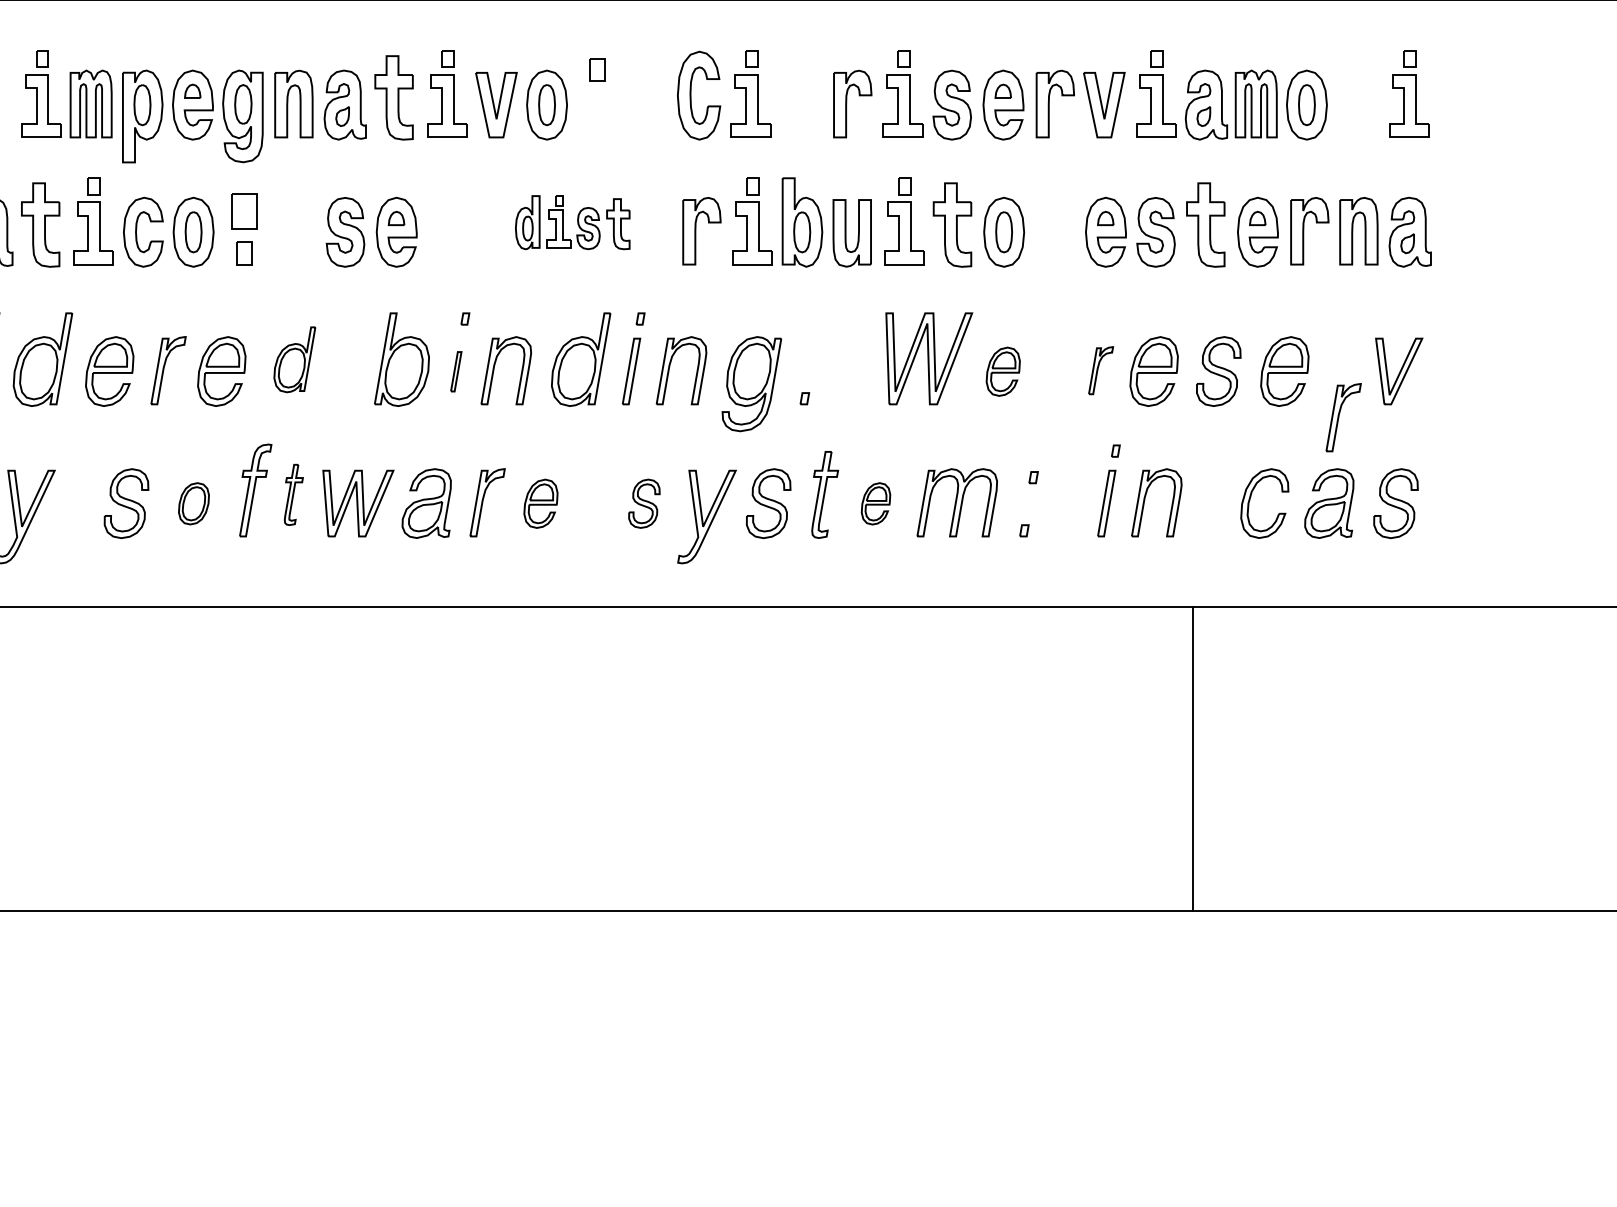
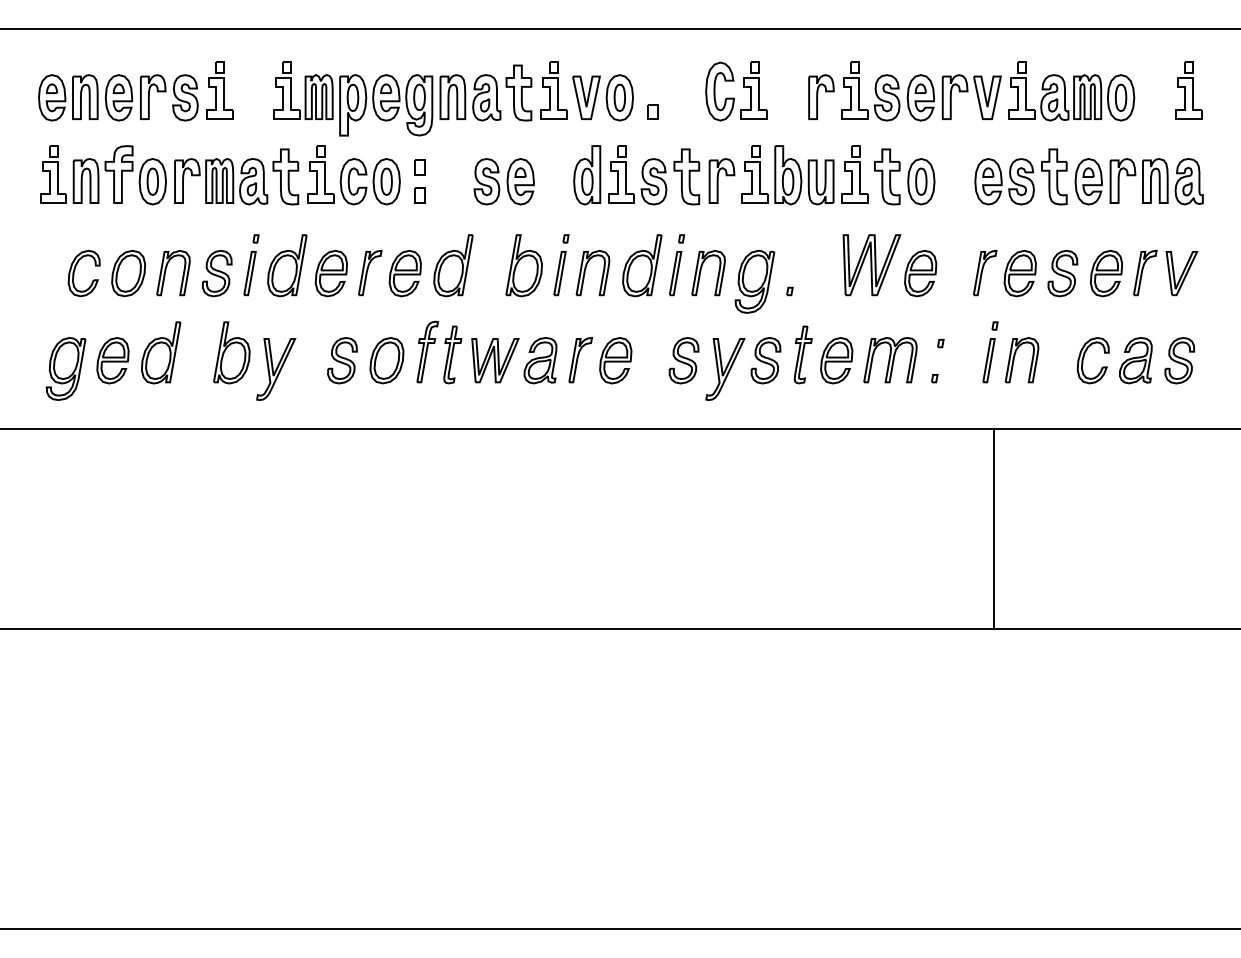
part: (596, 69) -> (652, 111), moved
part: (243, 210) -> (419, 167), size x0.62
part: (572, 222) -> (636, 175), size x1.67
part: (294, 359) -> (453, 265), size x1.43
part: (1101, 369) -> (985, 272), size x1.43
part: (455, 371) -> (559, 273), size x1.67
part: (1002, 371) -> (920, 273), size x1.43
part: (1343, 416) -> (1145, 272), moved
part: (293, 494) -> (452, 354), size x1.43
part: (193, 503) -> (386, 360), size x1.67
part: (540, 503) -> (615, 360), size x1.43
part: (643, 503) -> (683, 360), size x1.43
part: (875, 503) -> (836, 360), size x1.67
line: (1192, 758) -> (993, 528), moved

